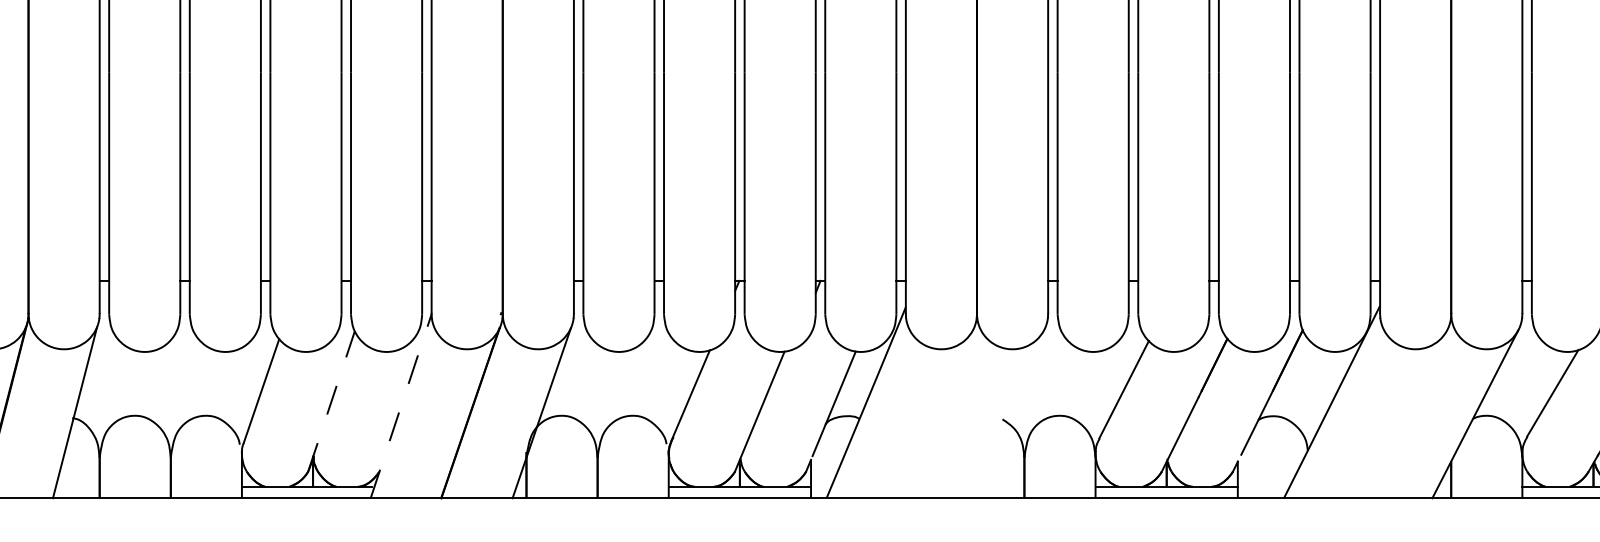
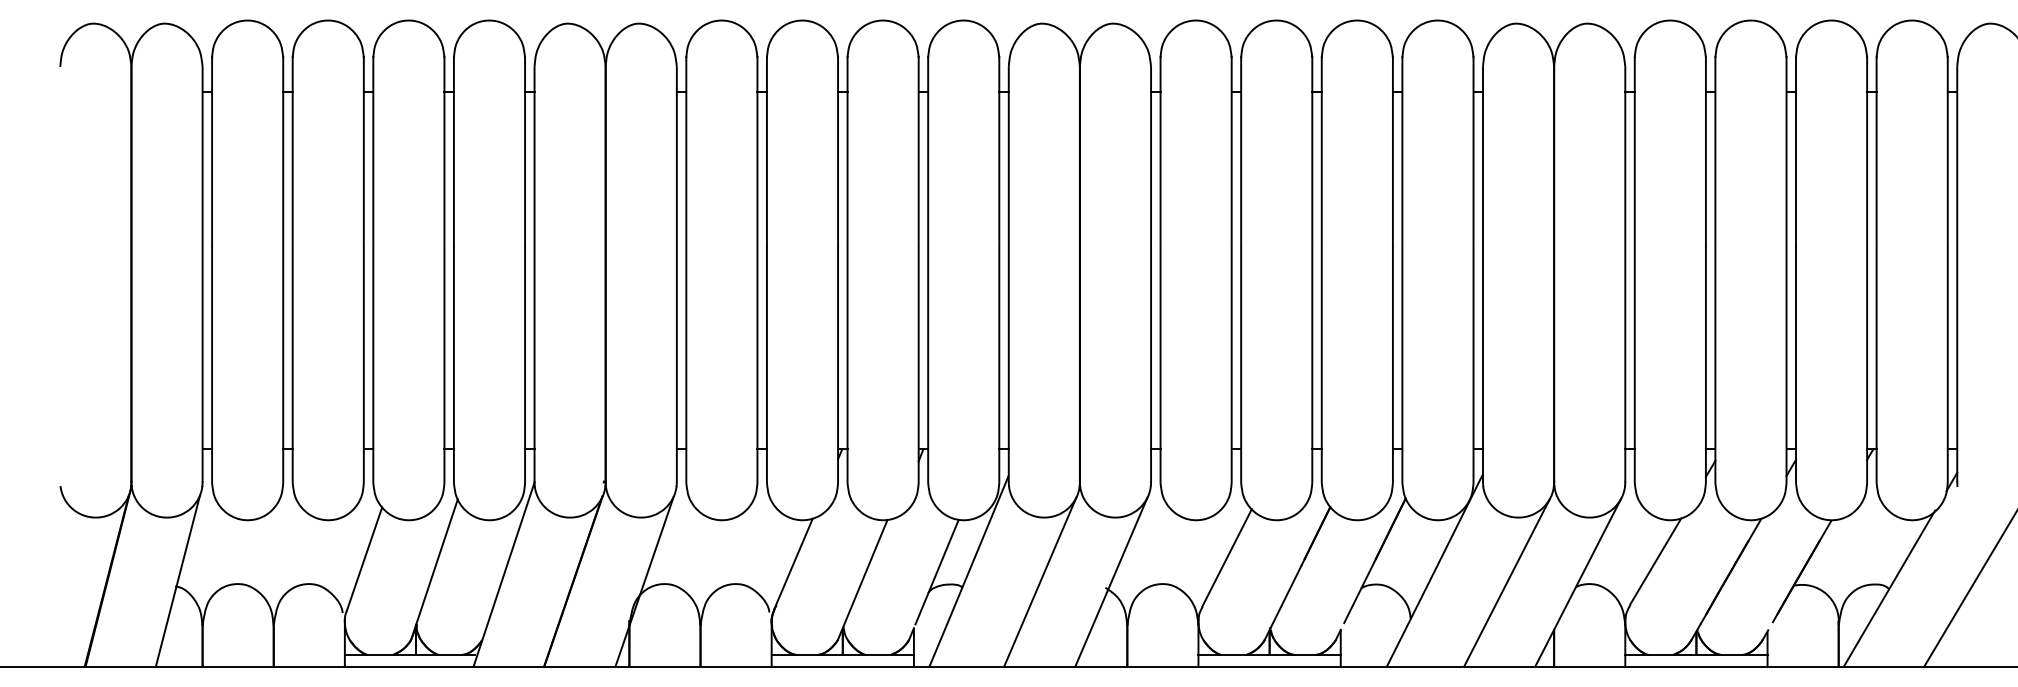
line: (331, 401) -> (434, 569), dashed -> solid
line: (401, 406) -> (504, 574), dashed -> solid
line: (937, 413) -> (1040, 581), added
line: (1008, 413) -> (1111, 581), added
line: (1403, 414) -> (1506, 582), added

